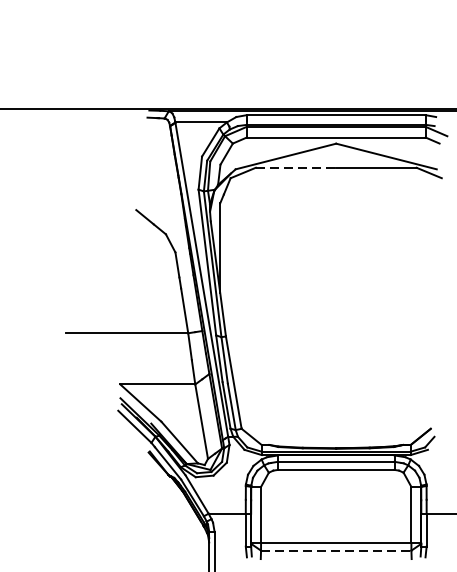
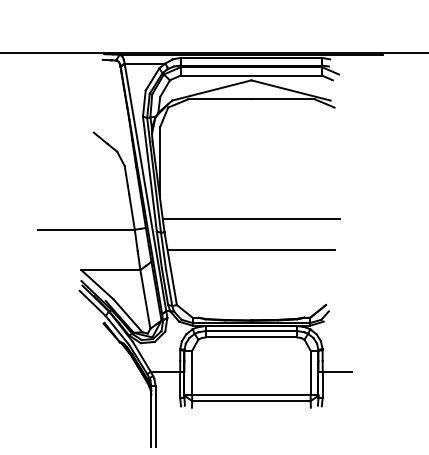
line: (295, 167) -> (219, 99), dashed -> solid
line: (336, 318) -> (251, 218), added
line: (336, 359) -> (251, 250), added
line: (336, 551) -> (251, 401), dashed -> solid

